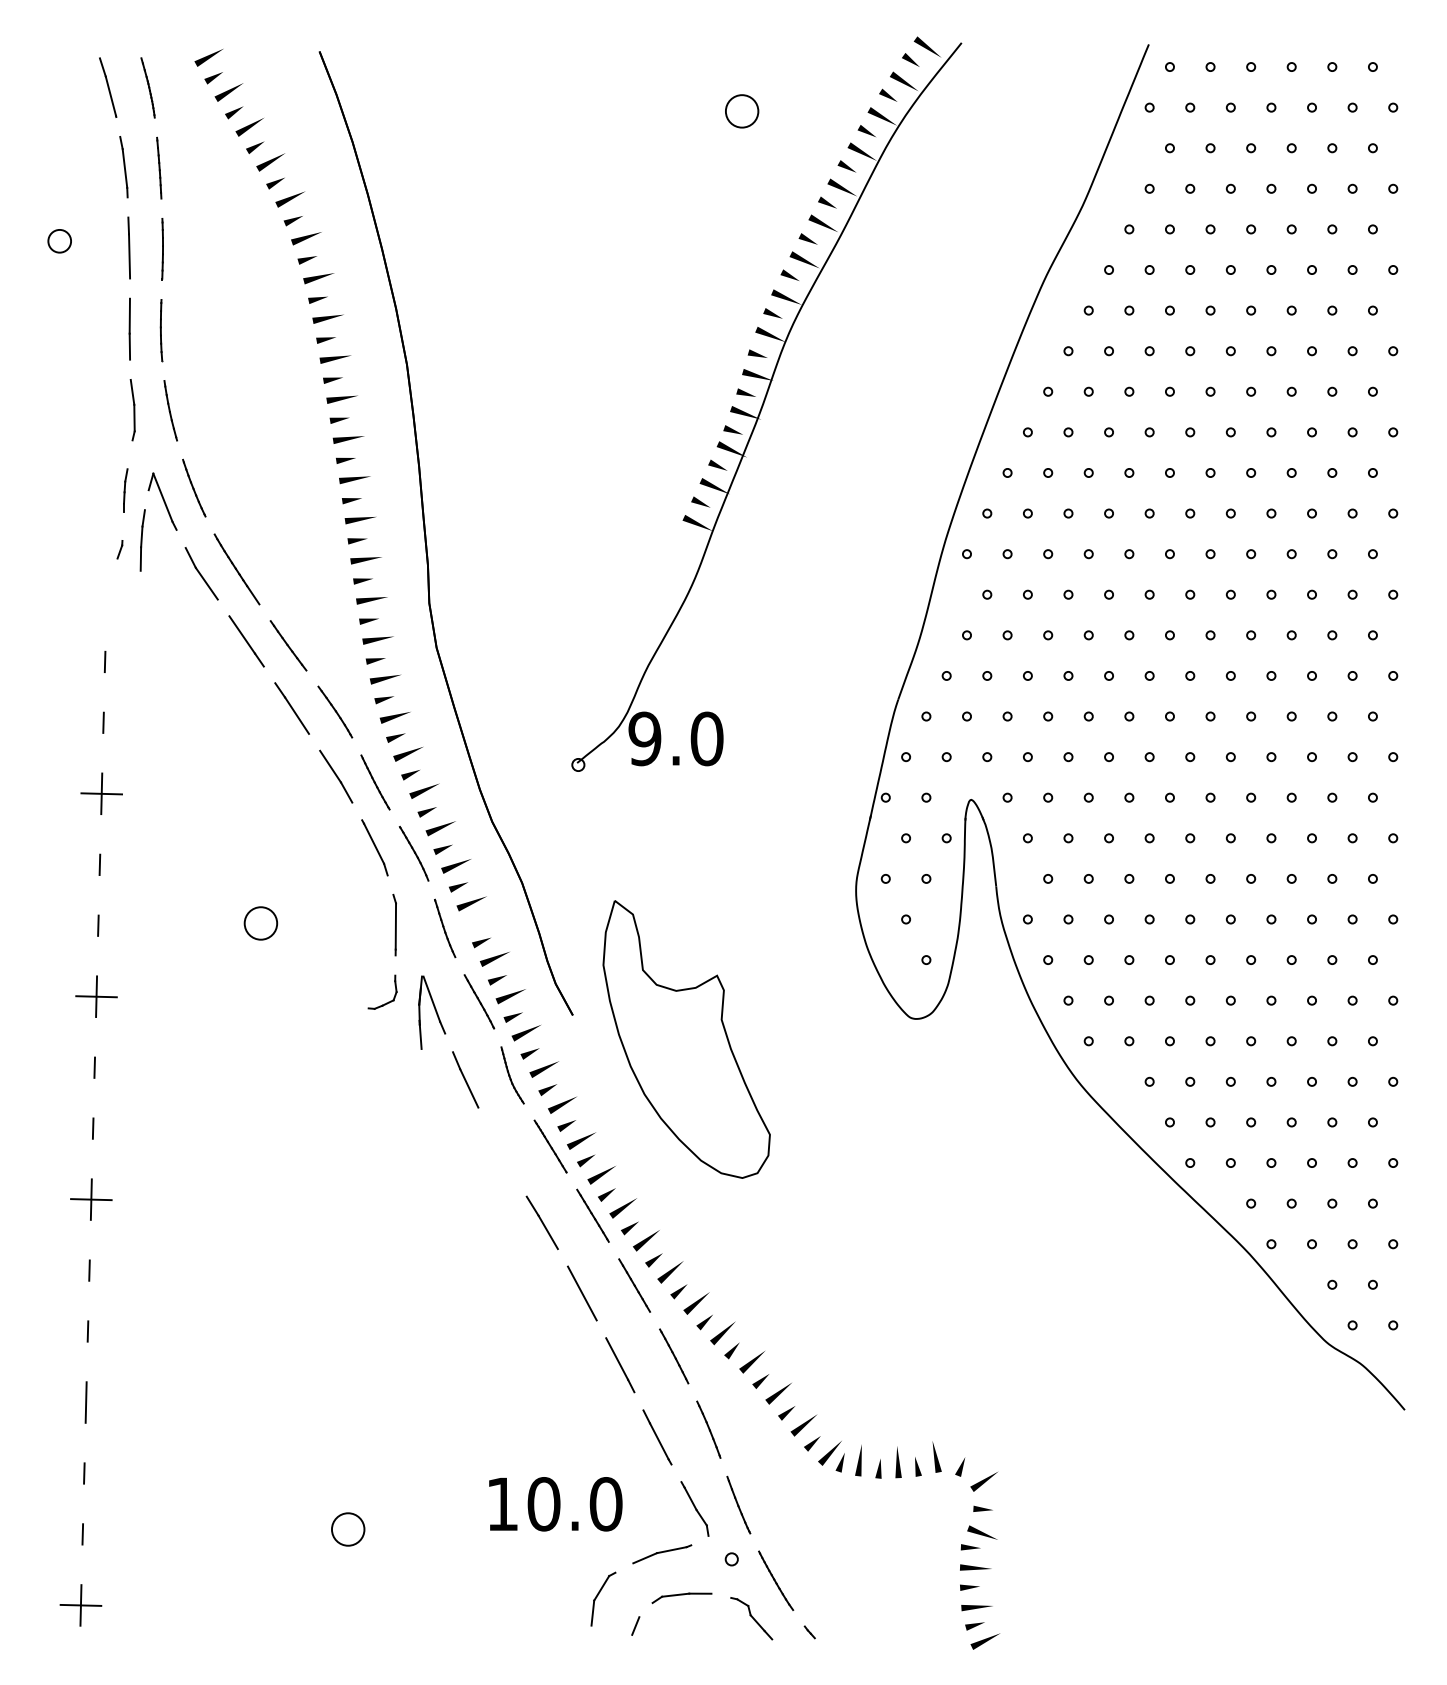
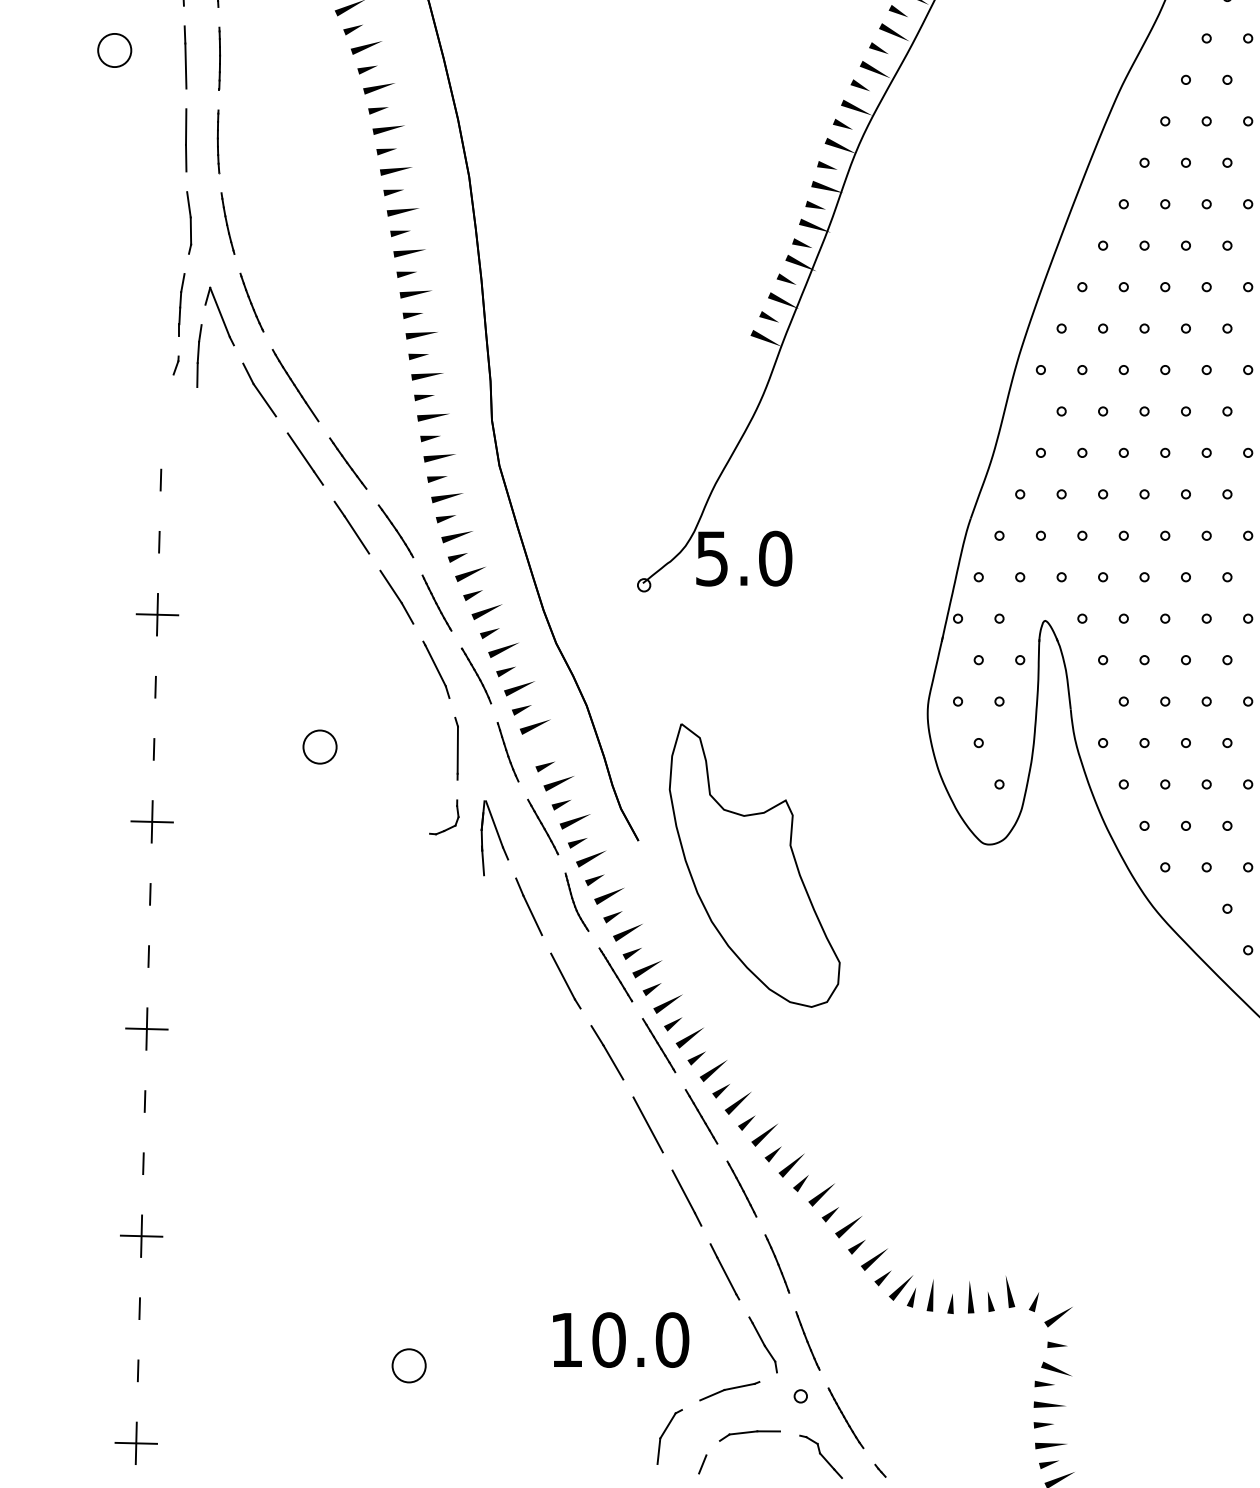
part: (59, 241) -> (114, 50), size x1.43
part: (125, 490) -> (181, 305), size x1.43
text: (644, 738) -> (711, 558), 9.0 -> 5.0
line: (501, 1152) -> (565, 980), added
line: (85, 1402) -> (140, 1236), added

